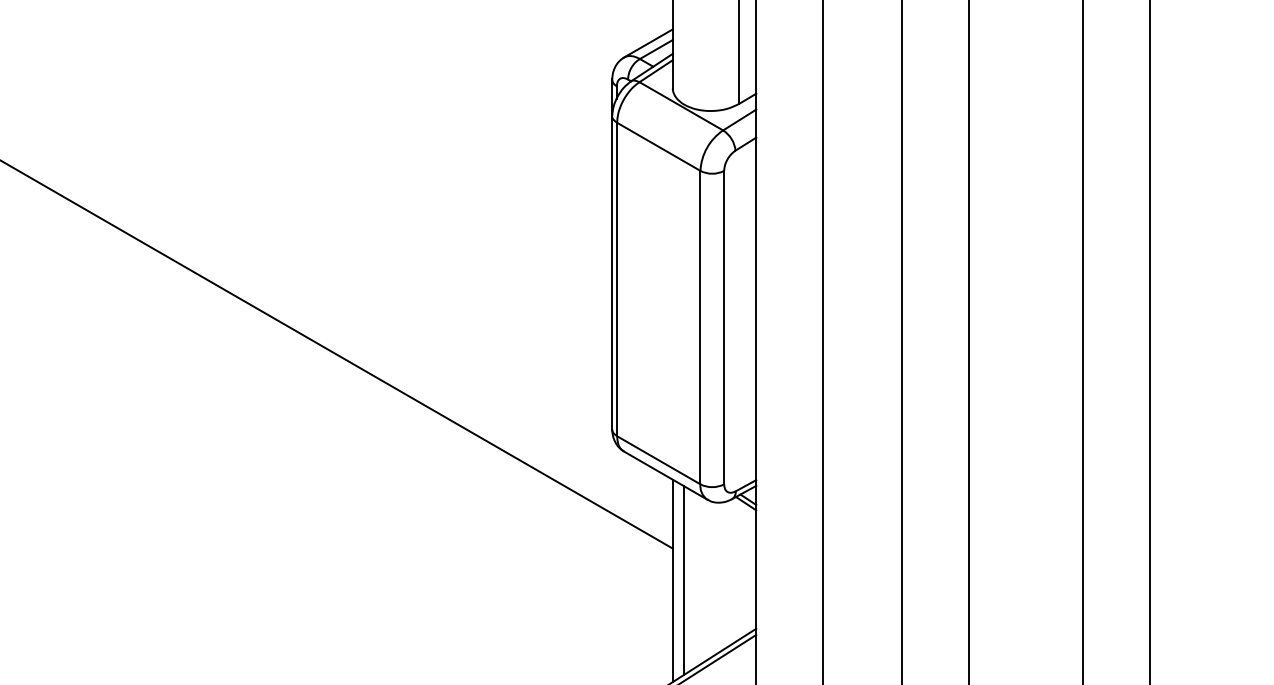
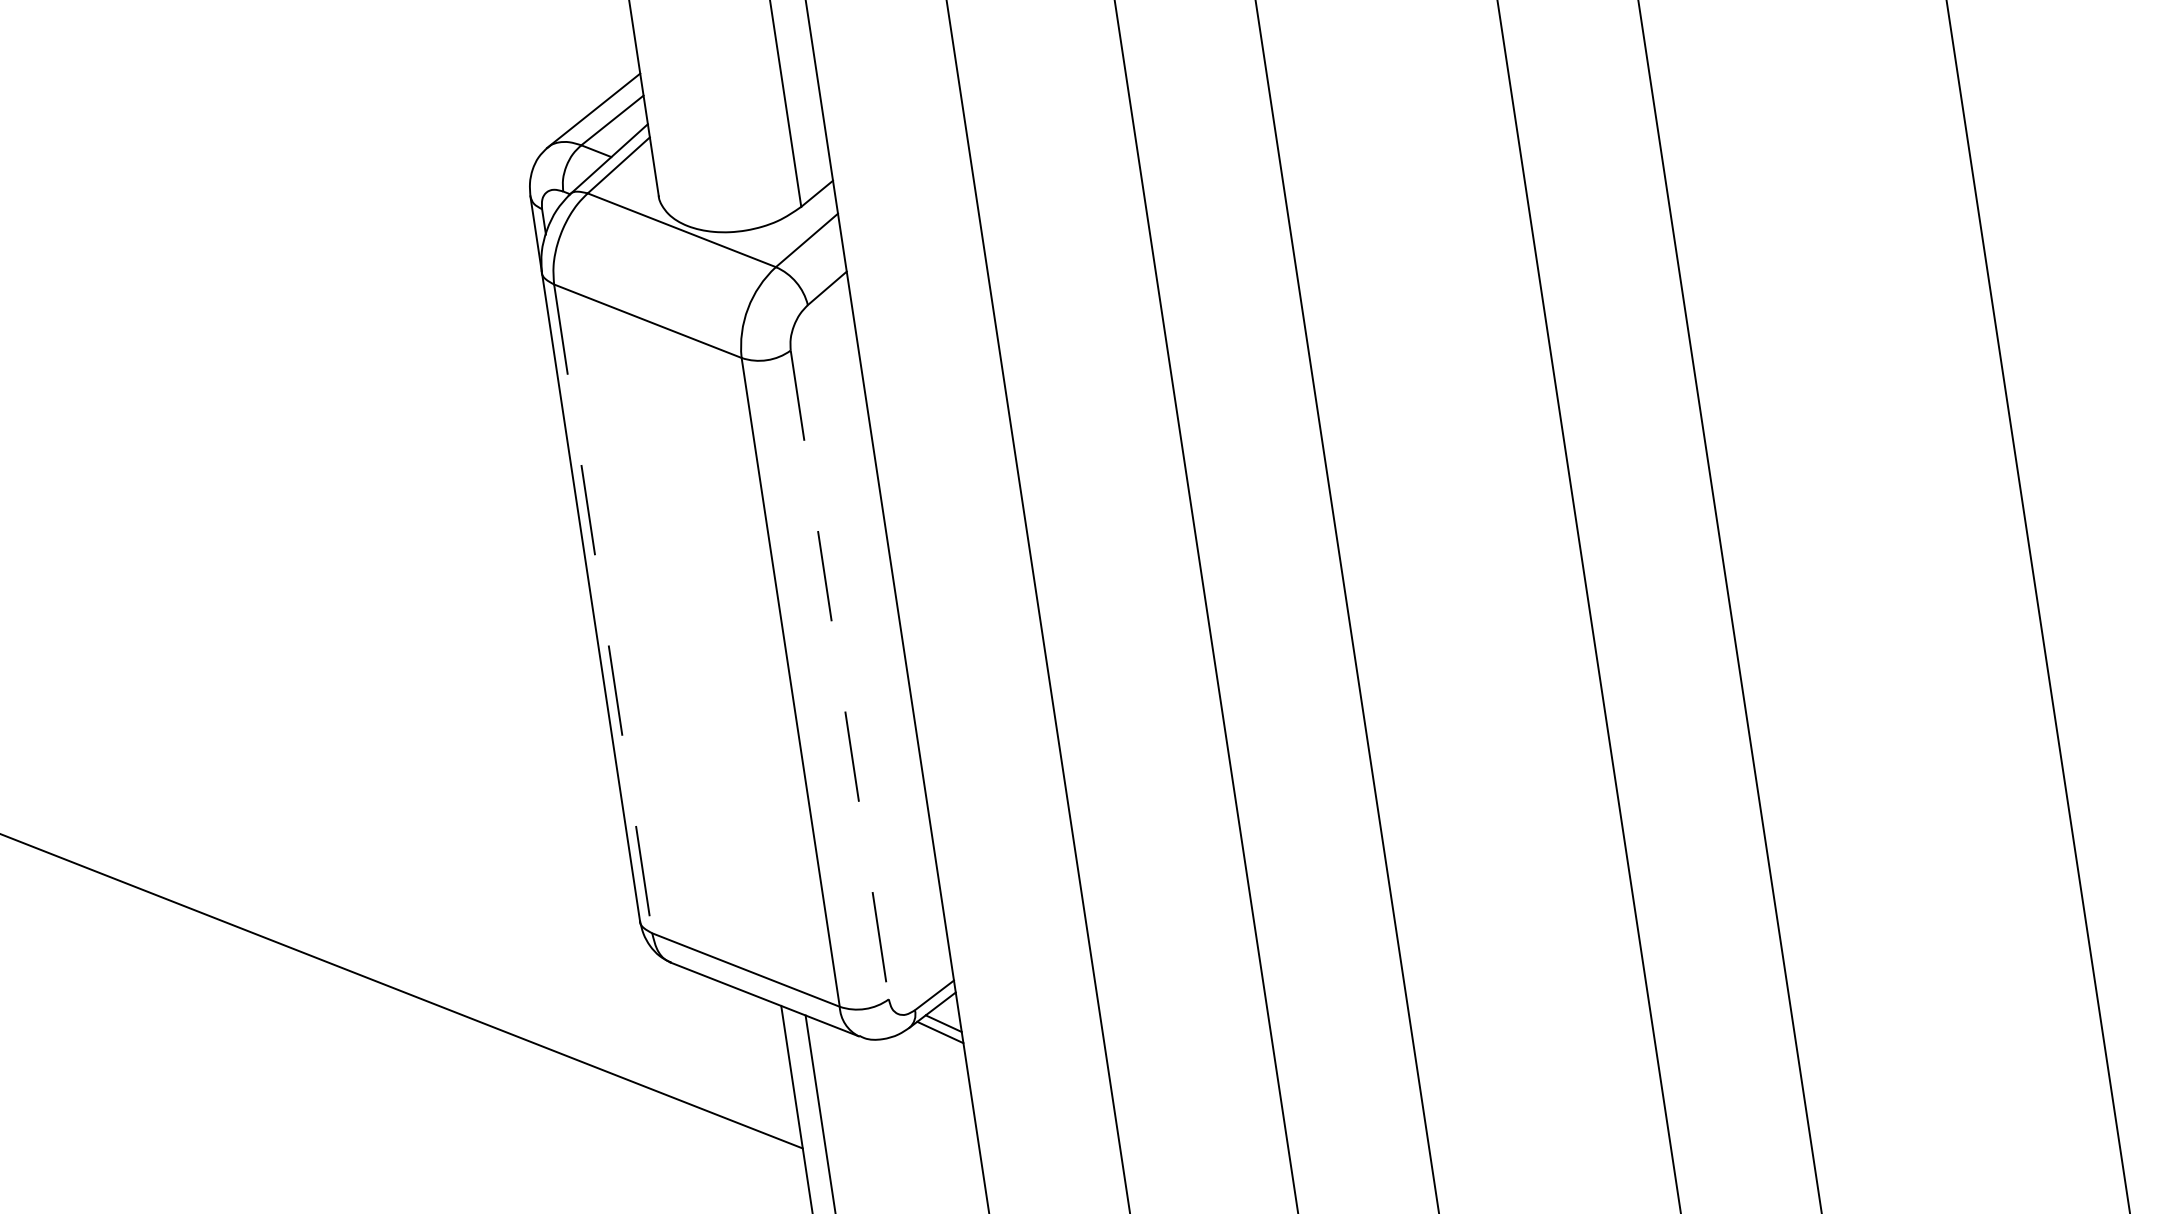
line: (617, 279) -> (603, 608), solid -> dashed
line: (724, 327) -> (840, 674), solid -> dashed

